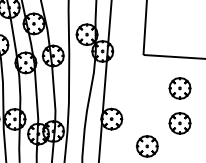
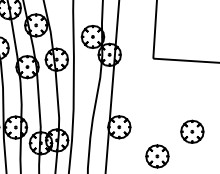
part: (179, 88) -> (191, 94), removed

